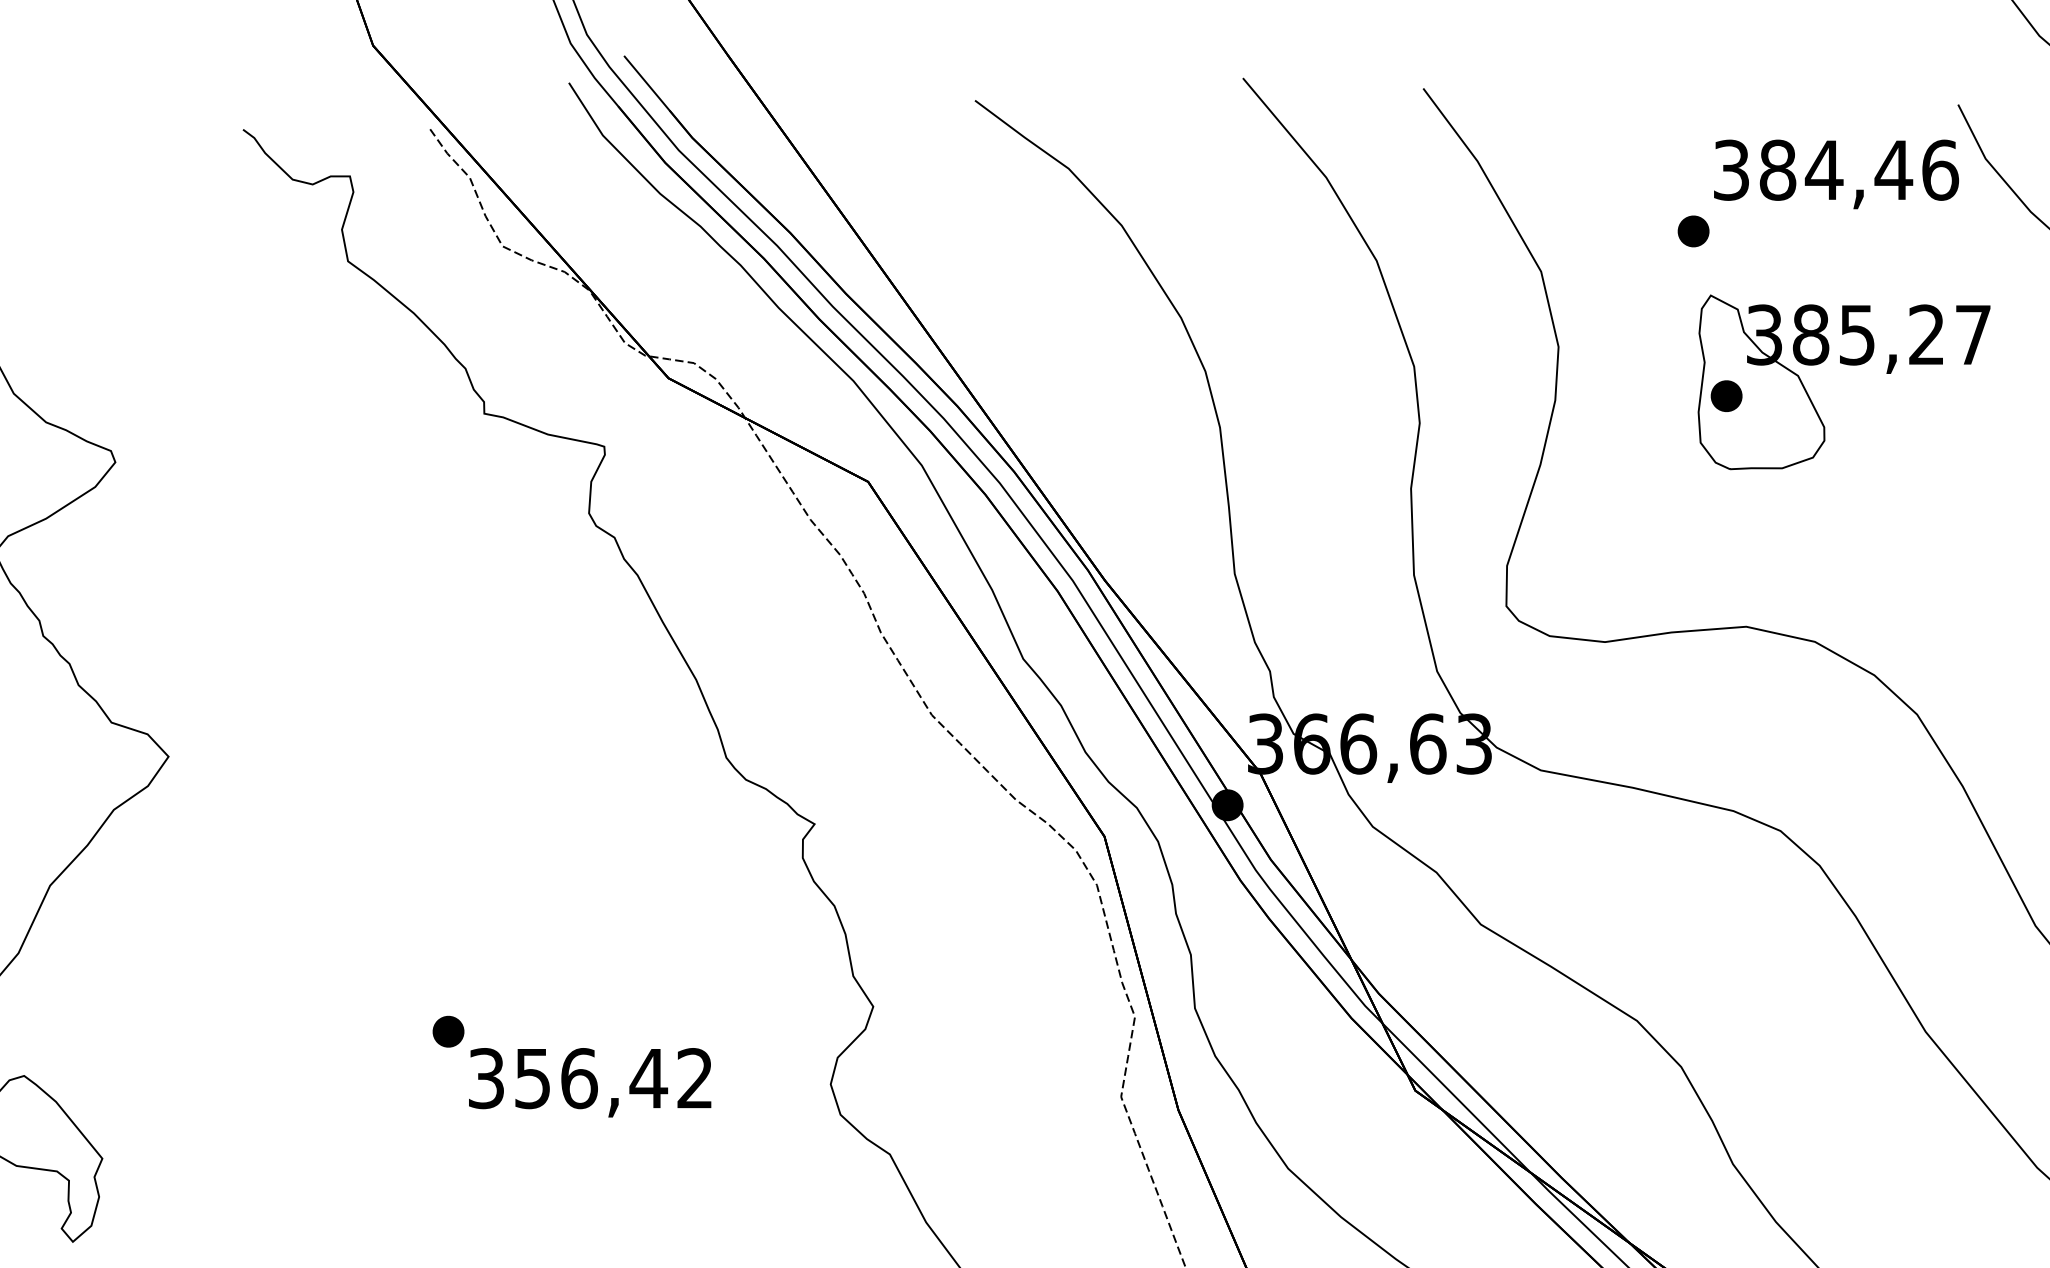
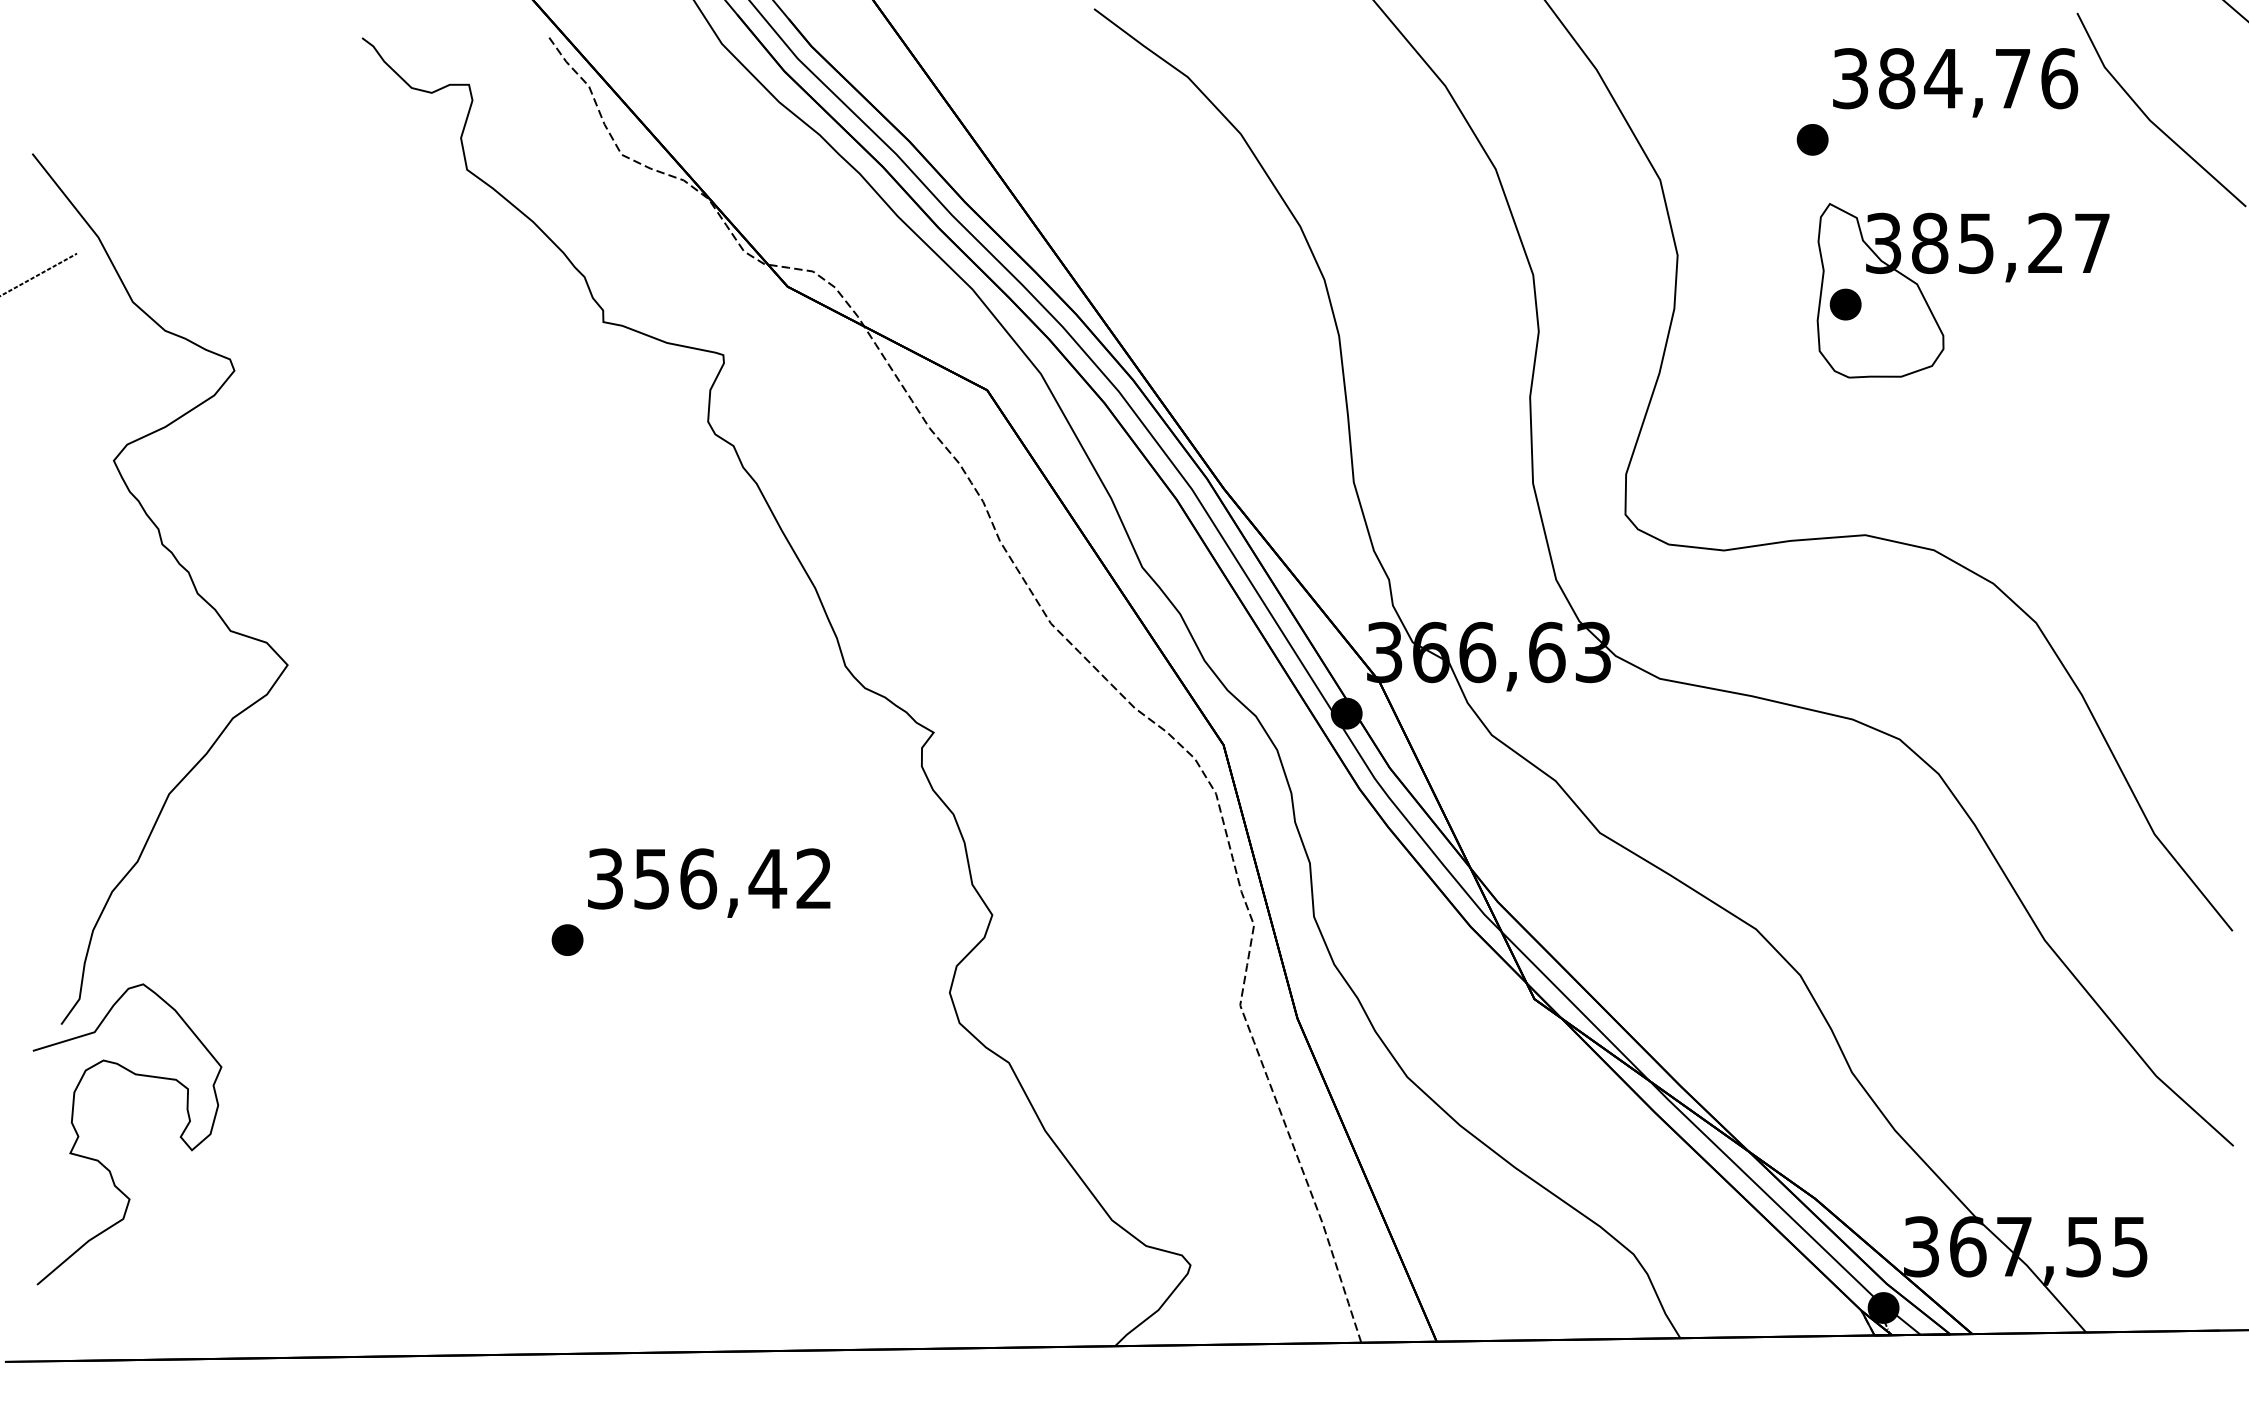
text: (1893, 170) -> (2012, 78), 384,46 -> 384,76
text: (590, 1082) -> (709, 882), moved

